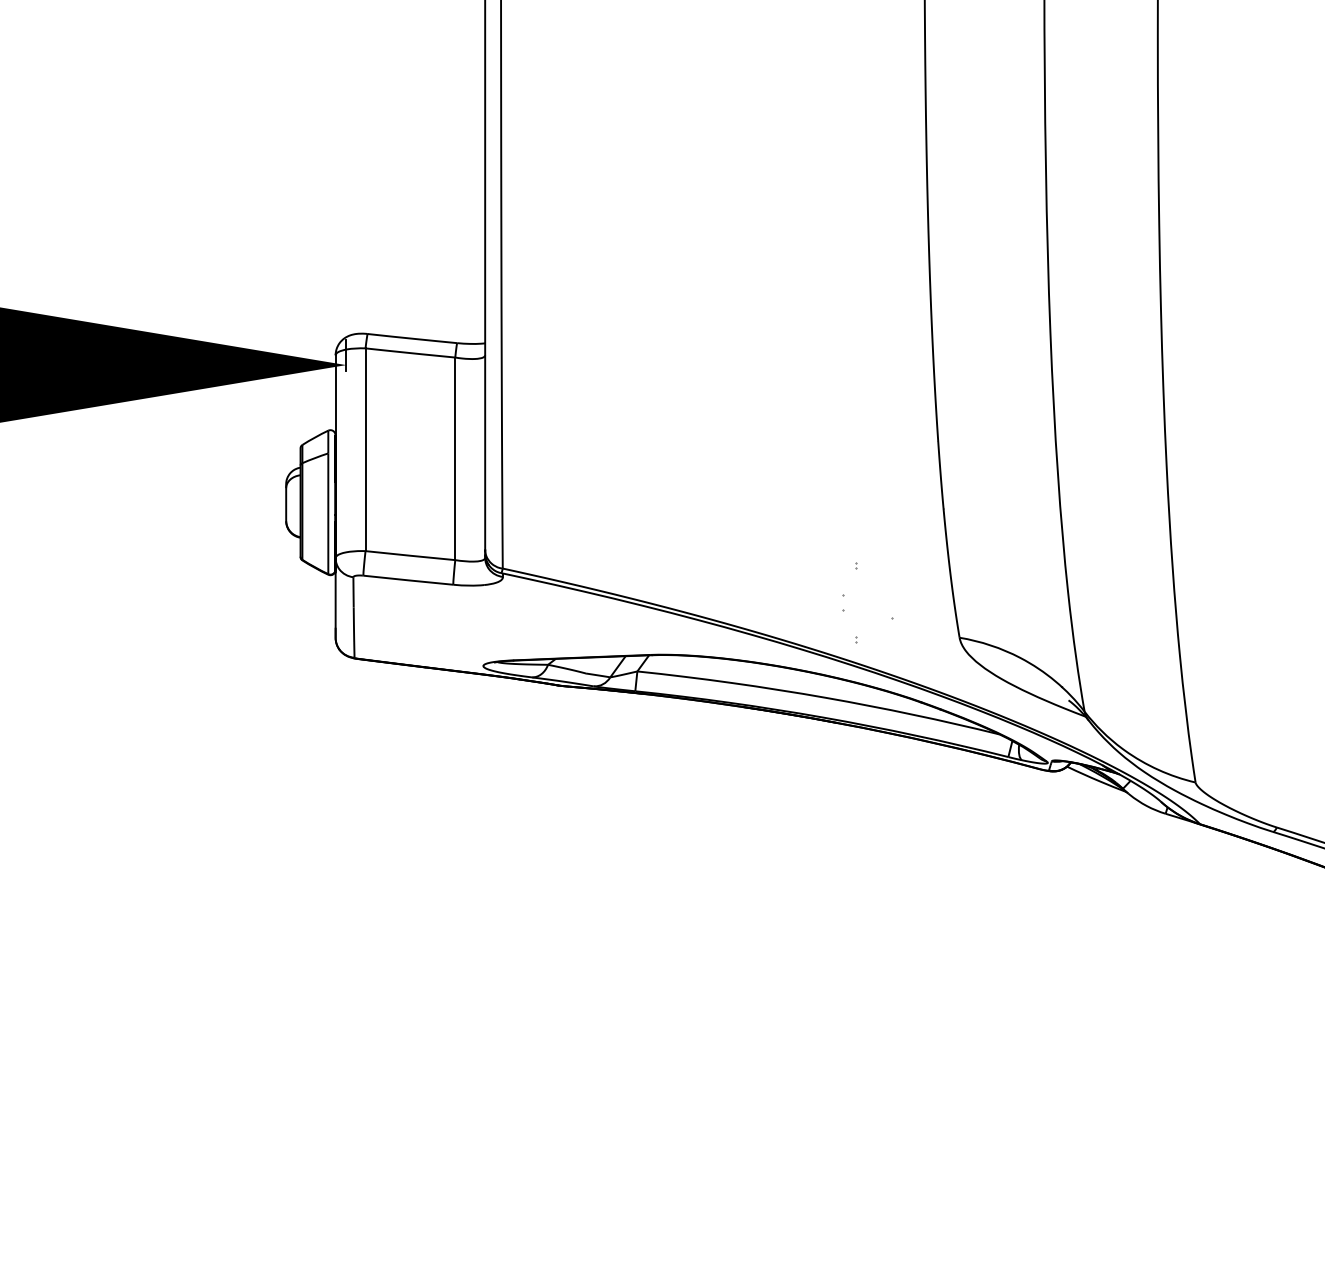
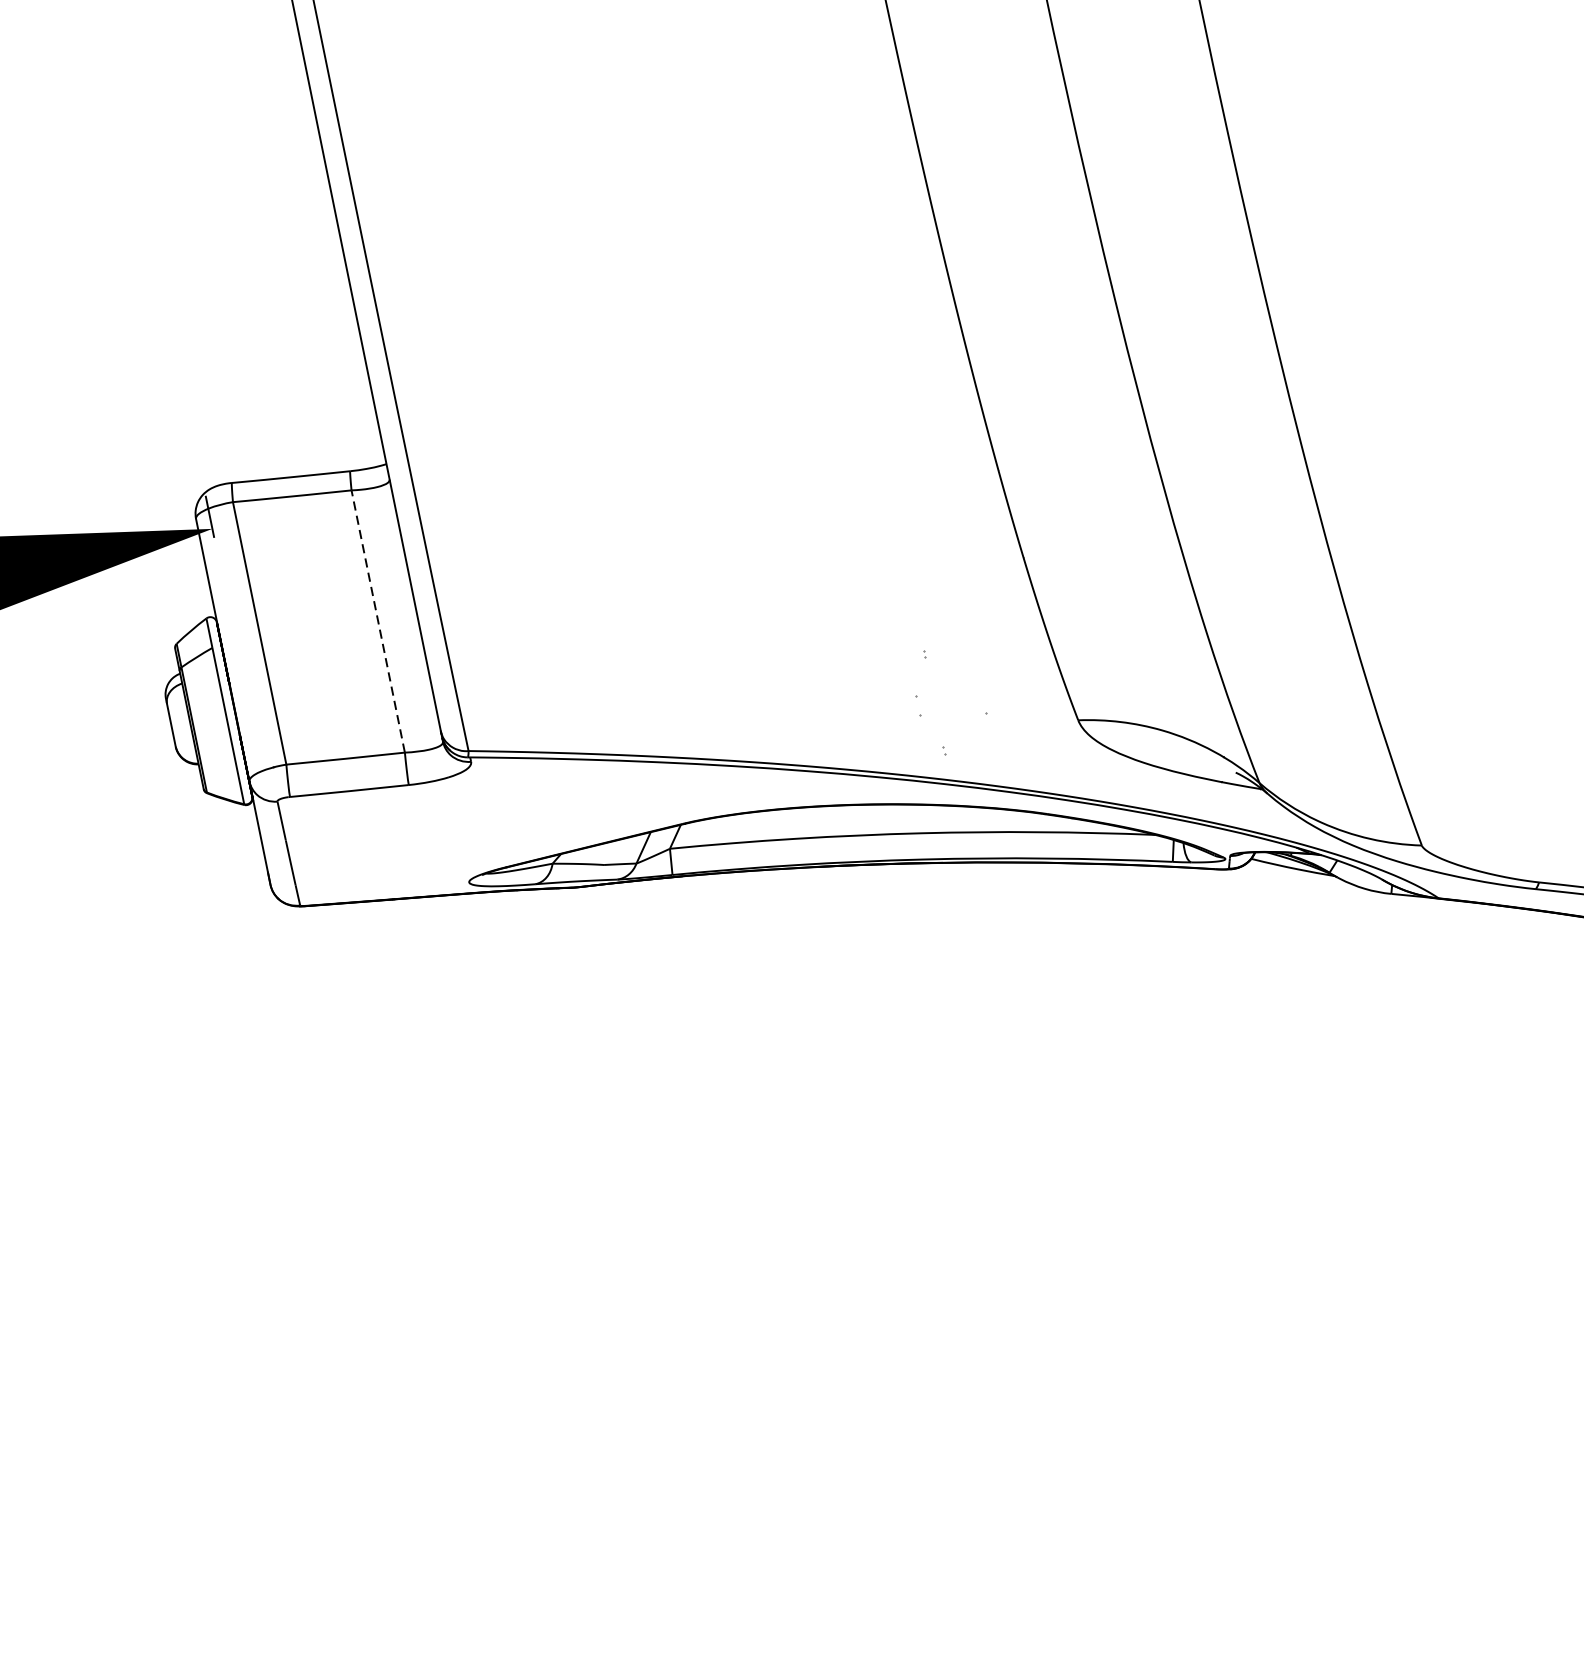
line: (455, 458) -> (378, 621), solid -> dashed

